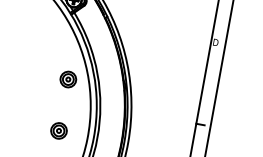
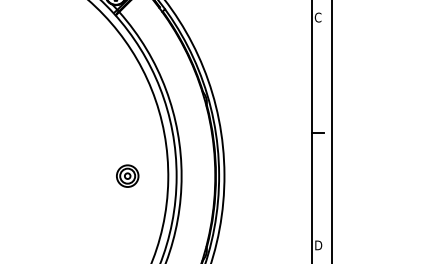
text: (215, 42) -> (318, 17), D -> C
part: (68, 79) -> (127, 103), removed

